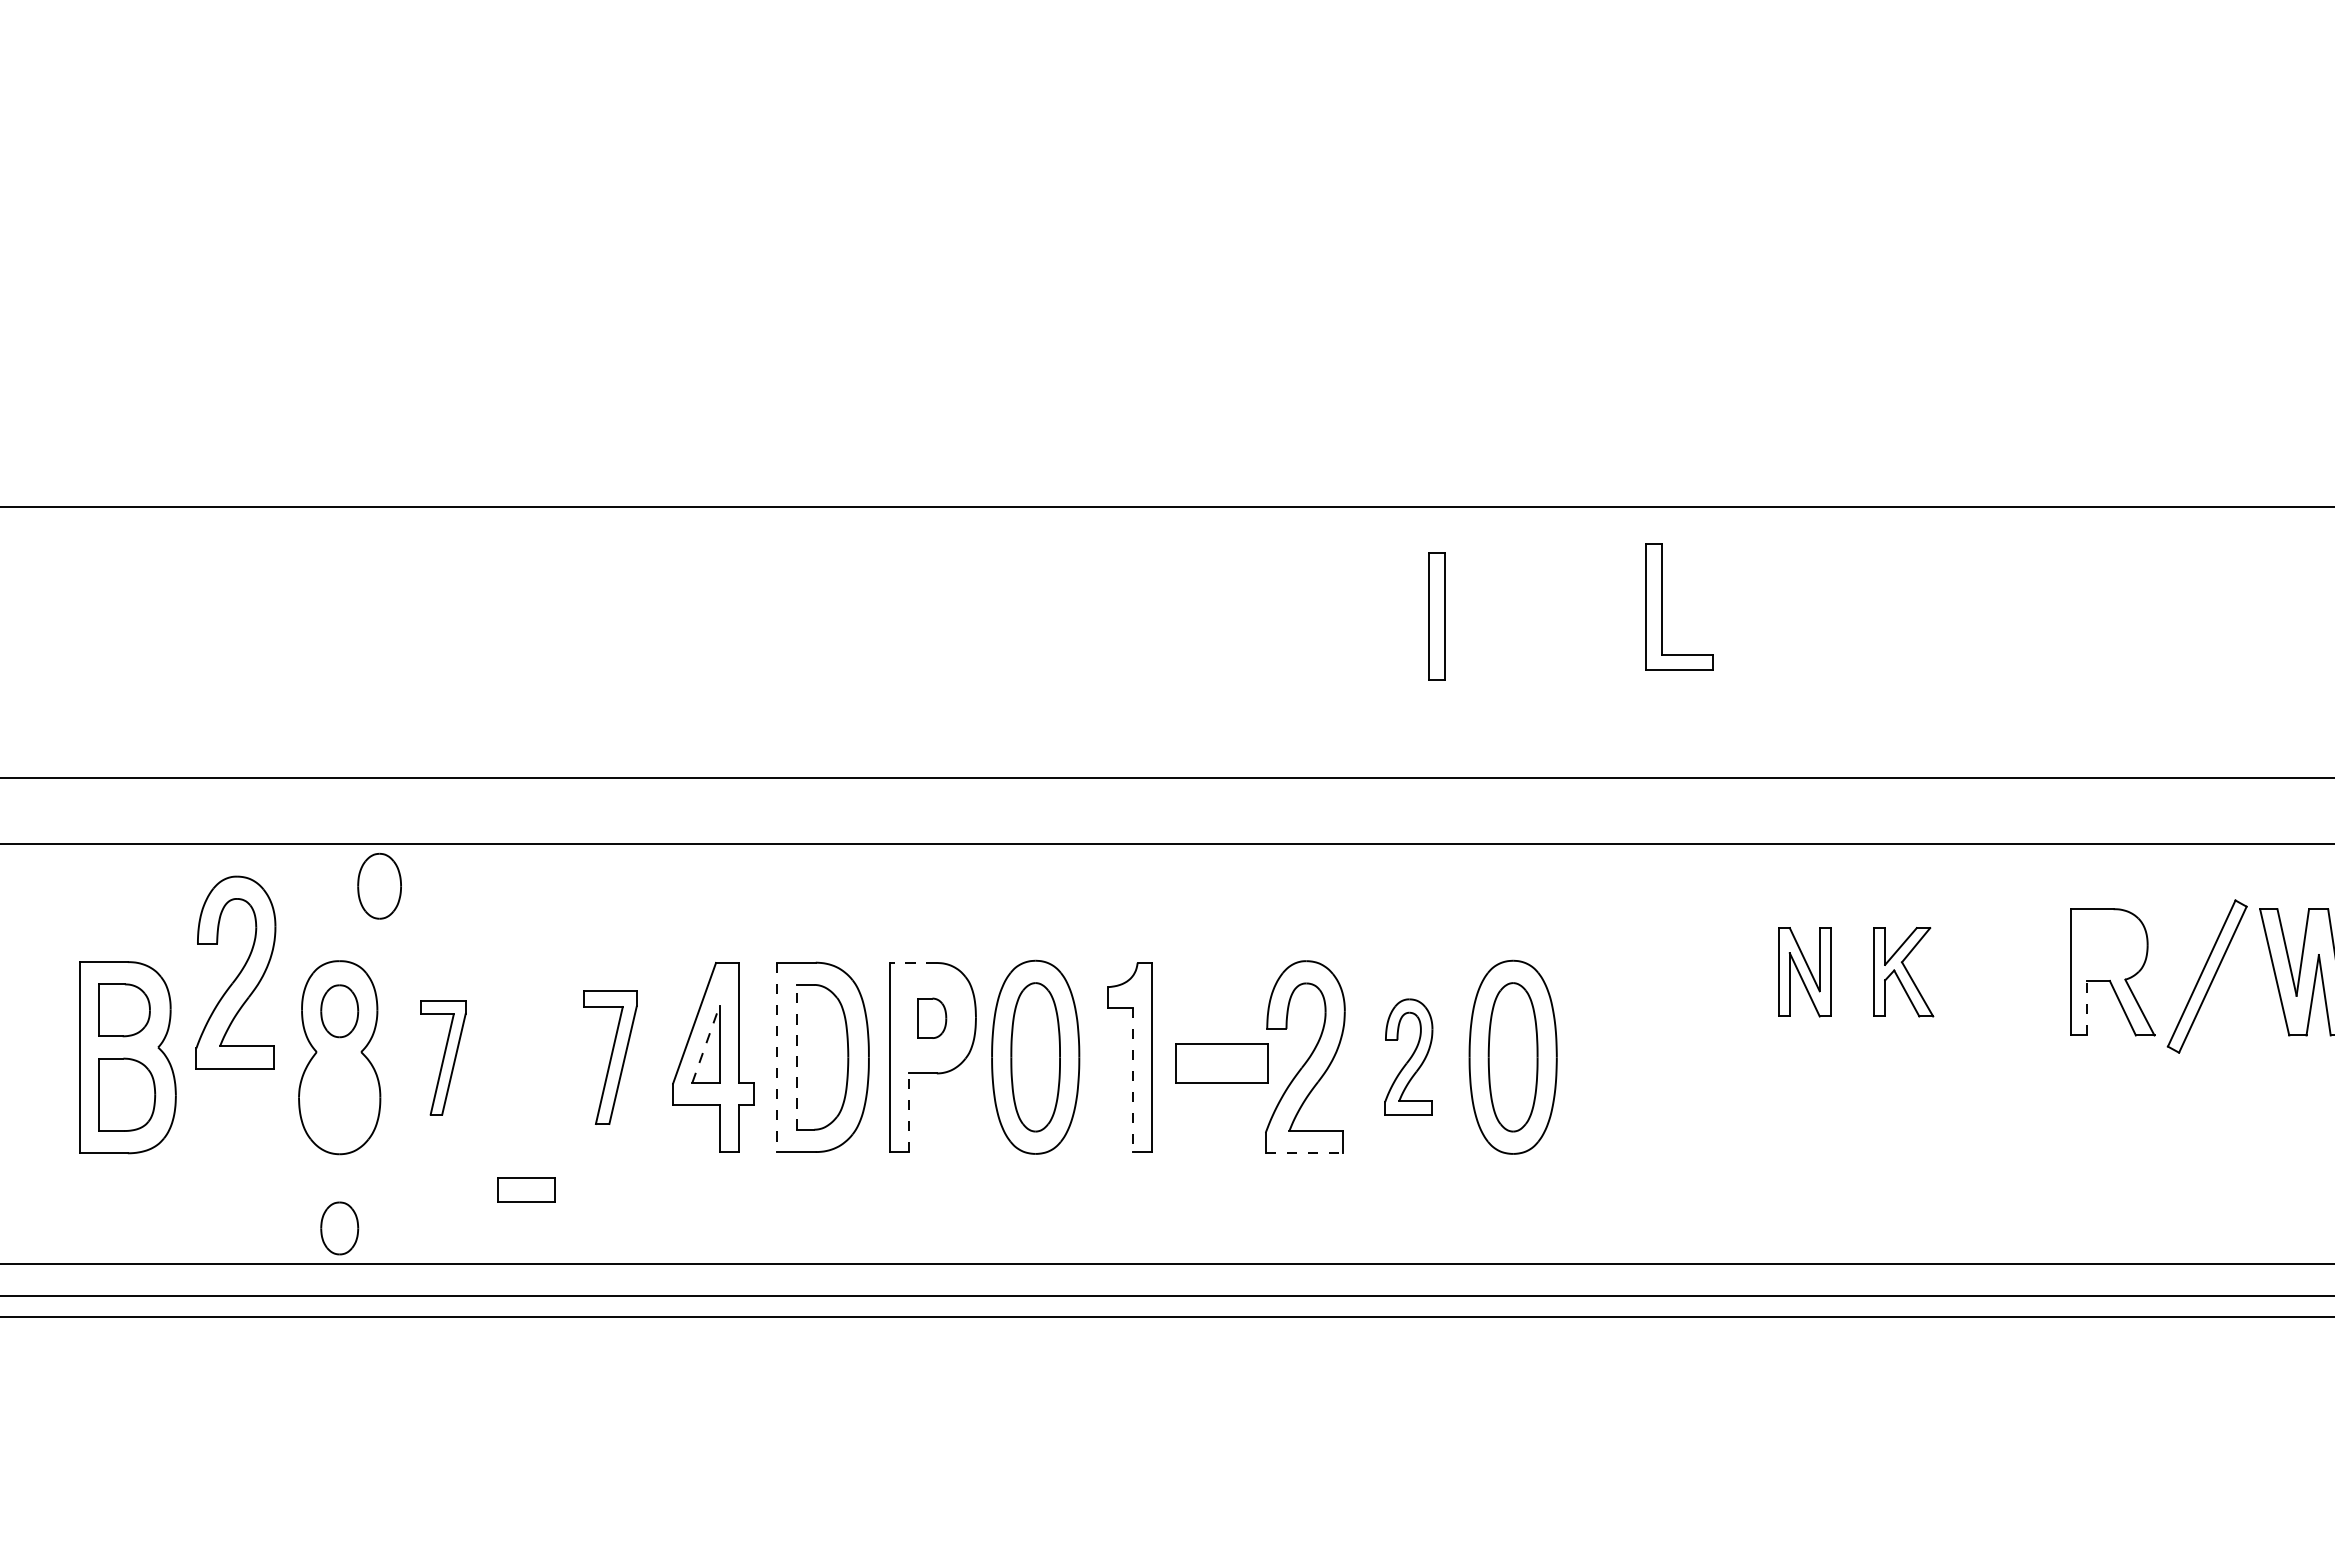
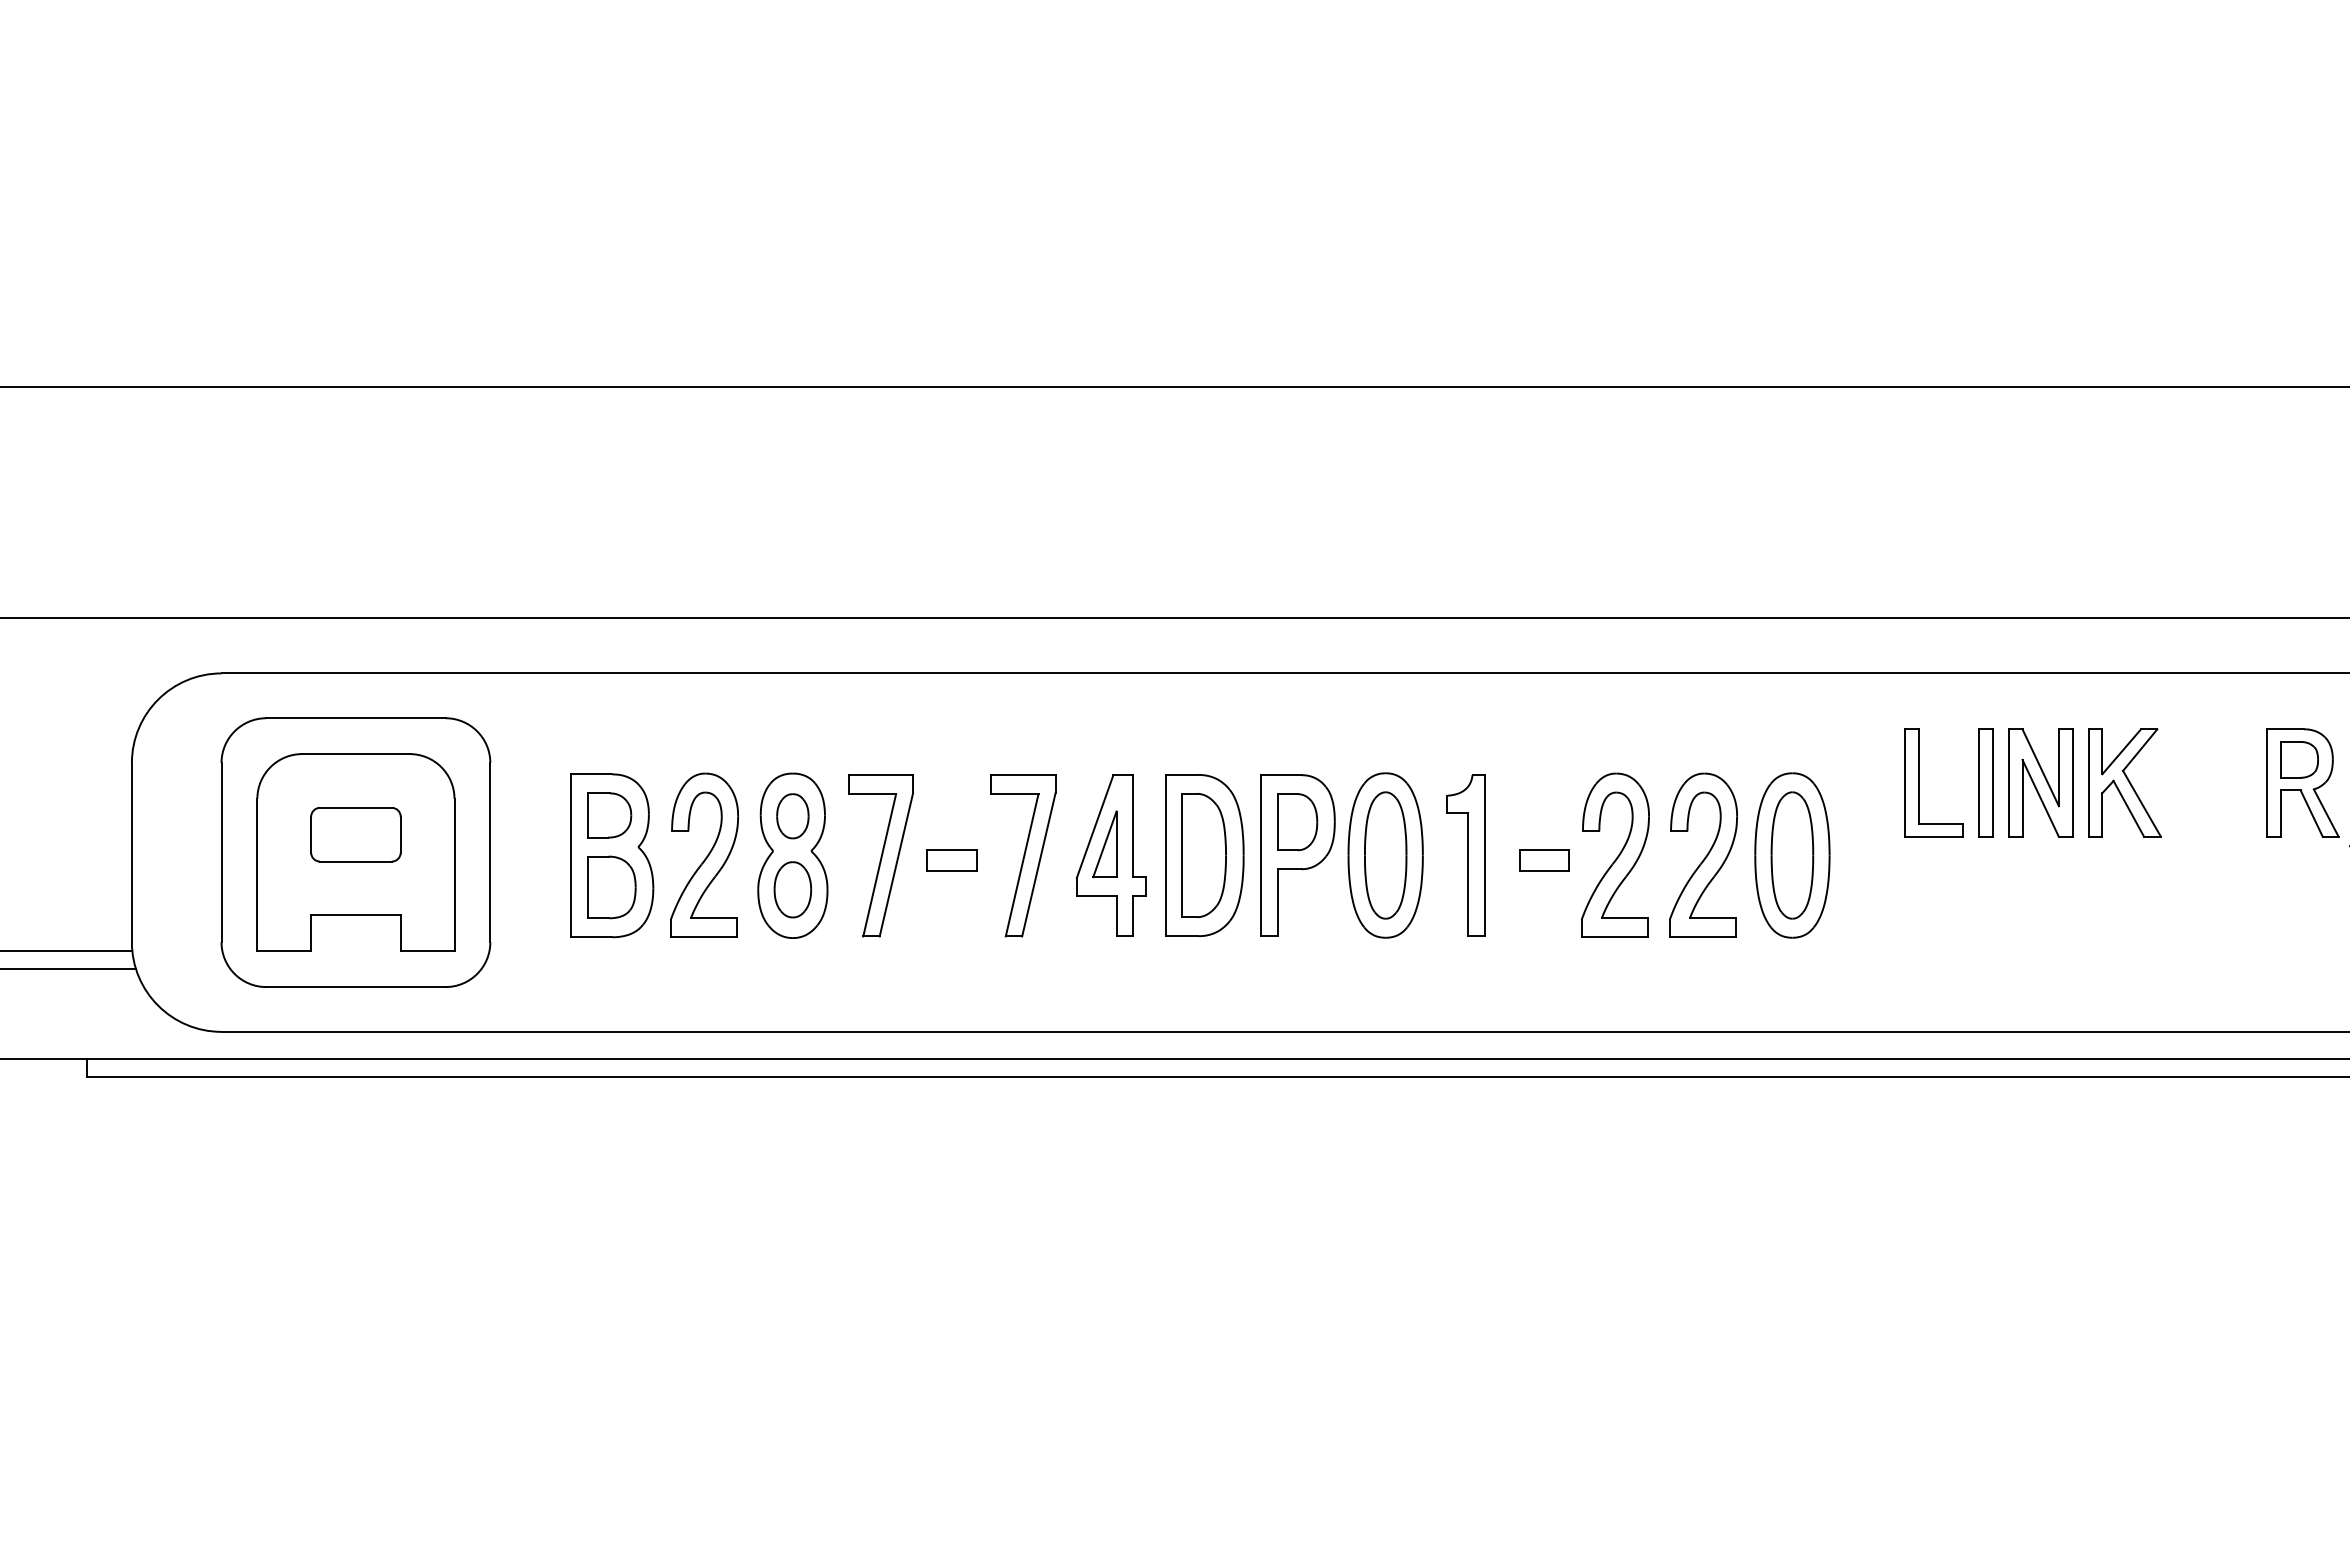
part: (1662, 606) -> (1919, 782), moved
part: (1436, 615) -> (1985, 782), moved
part: (379, 885) -> (792, 889), moved
part: (2108, 944) -> (2299, 759), added
line: (912, 963) -> (1280, 775), dashed -> solid
part: (235, 971) -> (704, 854), moved
part: (1804, 971) -> (2040, 782), size x1.43
part: (1903, 971) -> (2124, 782), size x1.43
line: (2087, 1008) -> (2281, 813), dashed -> solid
part: (932, 1018) -> (1297, 822), size x1.67
line: (705, 1044) -> (1104, 844), dashed -> solid
part: (1408, 1056) -> (1703, 854), size x1.67
part: (442, 1057) -> (880, 855), size x1.67
part: (610, 1057) -> (1023, 855), size x1.43
line: (777, 1057) -> (1165, 855), dashed -> solid
line: (795, 1057) -> (1181, 855), dashed -> solid
part: (1222, 1063) -> (1544, 860), size x0.62
line: (1132, 1079) -> (1468, 874), dashed -> solid
line: (908, 1112) -> (1277, 902), dashed -> solid
line: (1305, 1153) -> (1615, 937), dashed -> solid
part: (525, 1189) -> (951, 860), moved
part: (339, 1228) -> (792, 1001), removed

